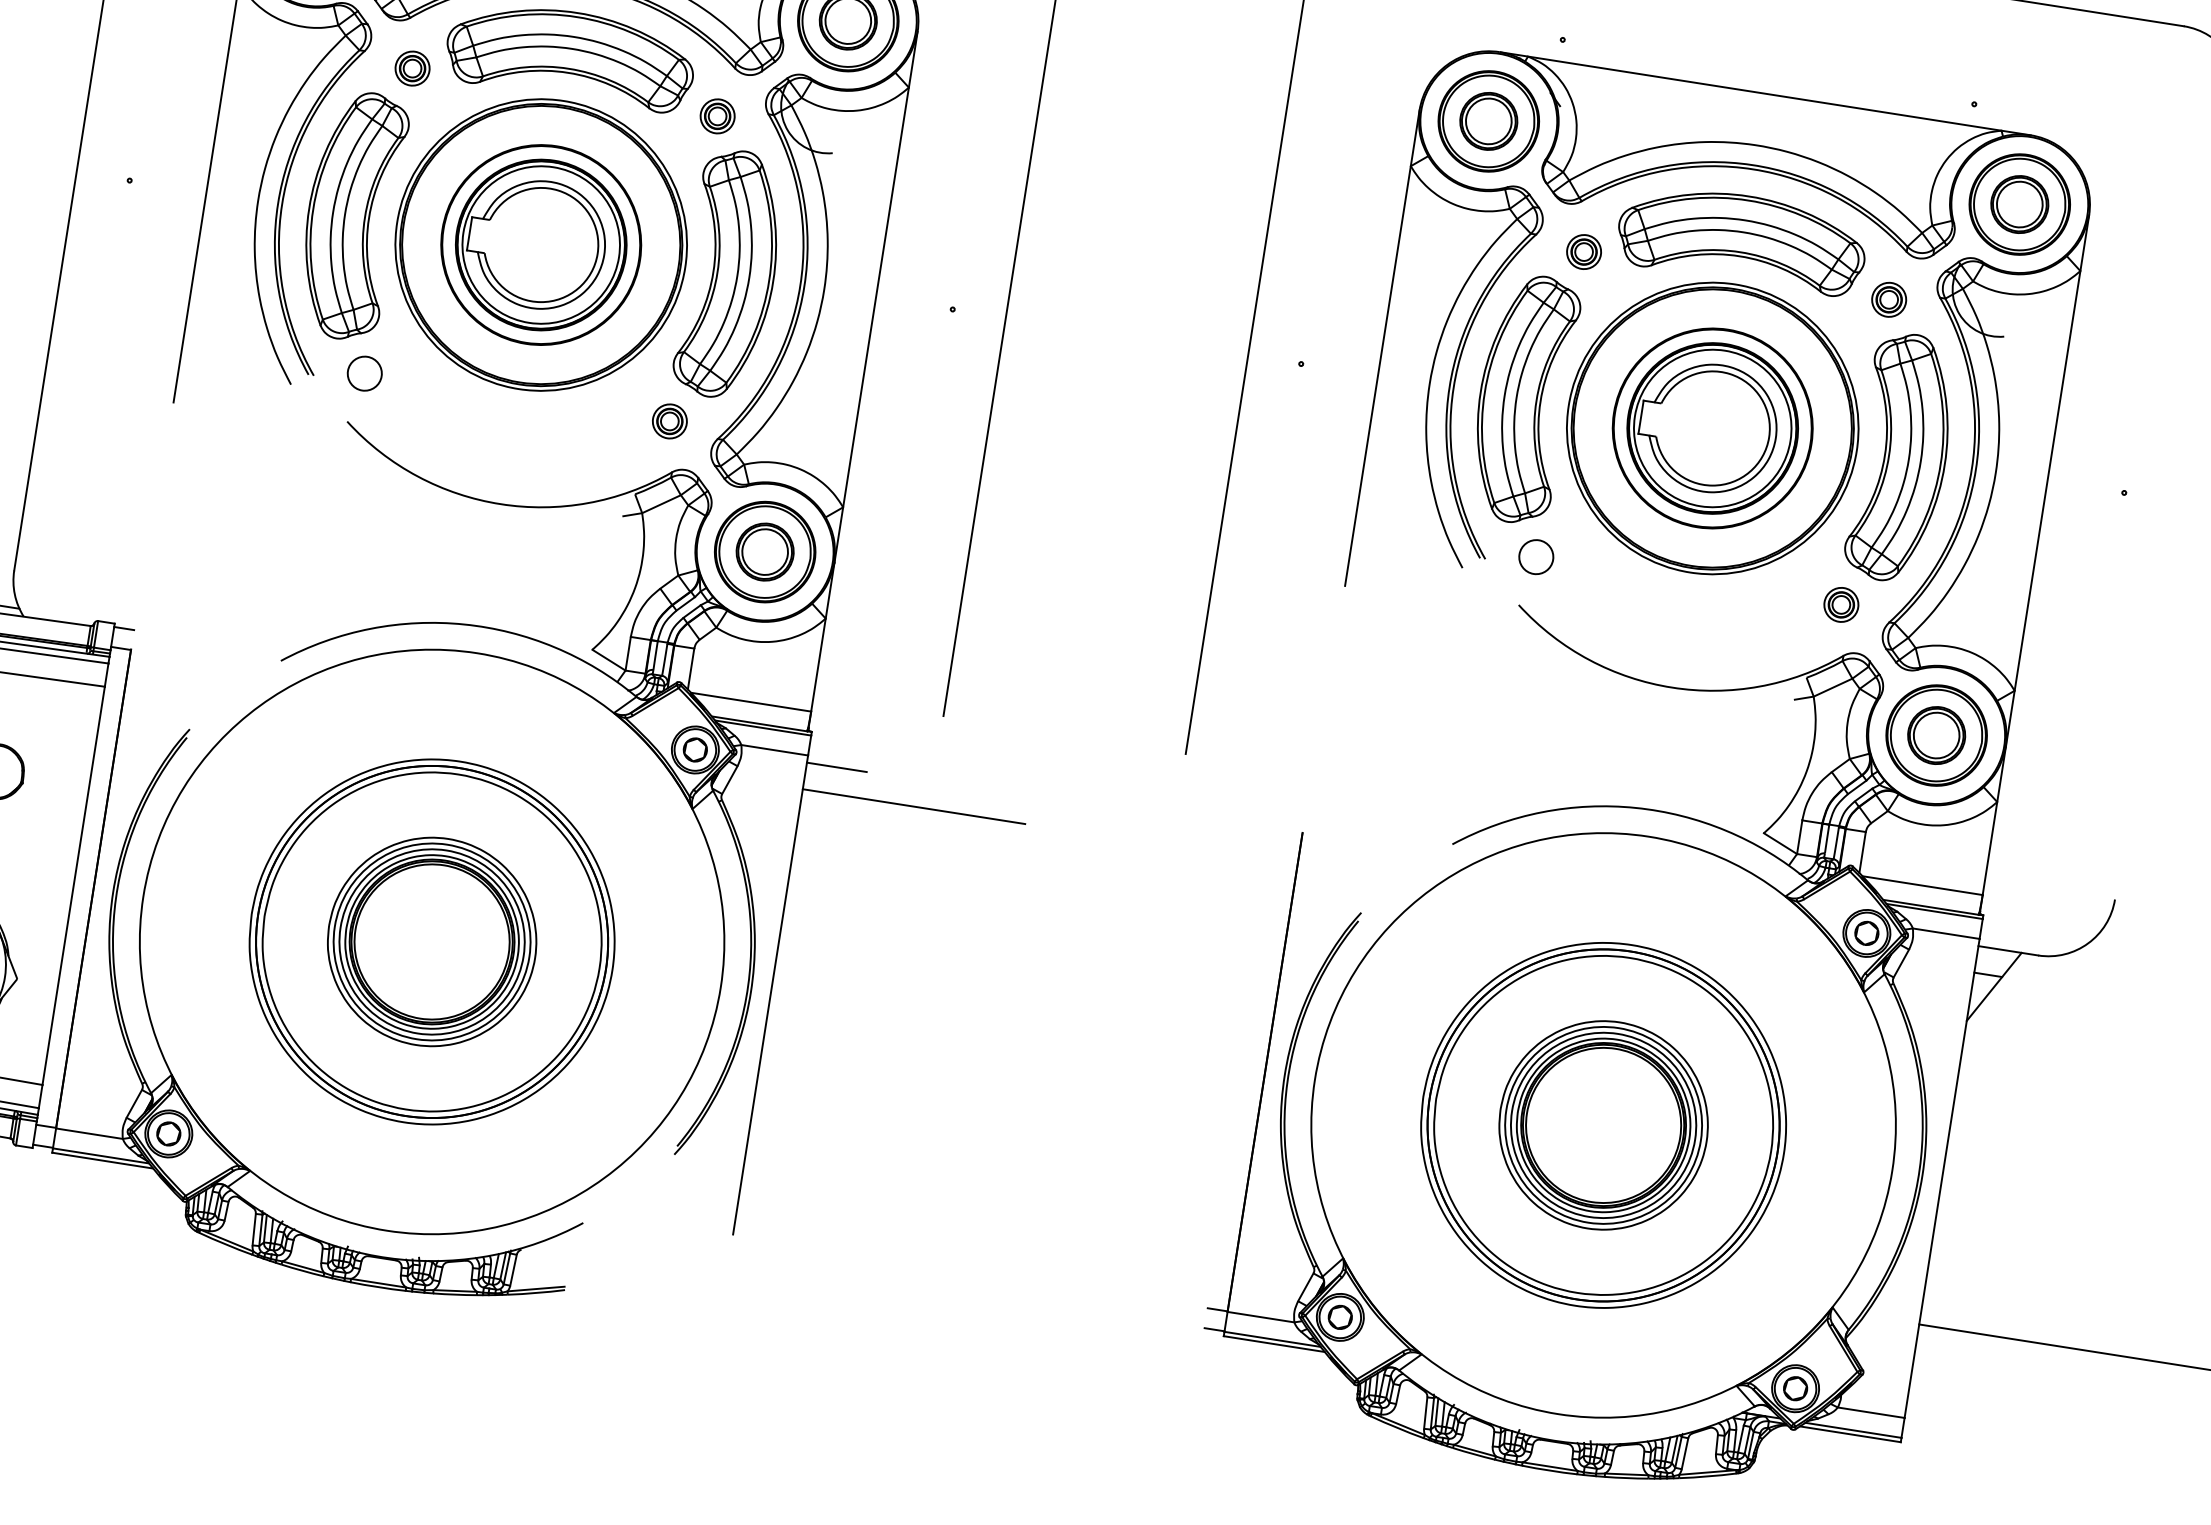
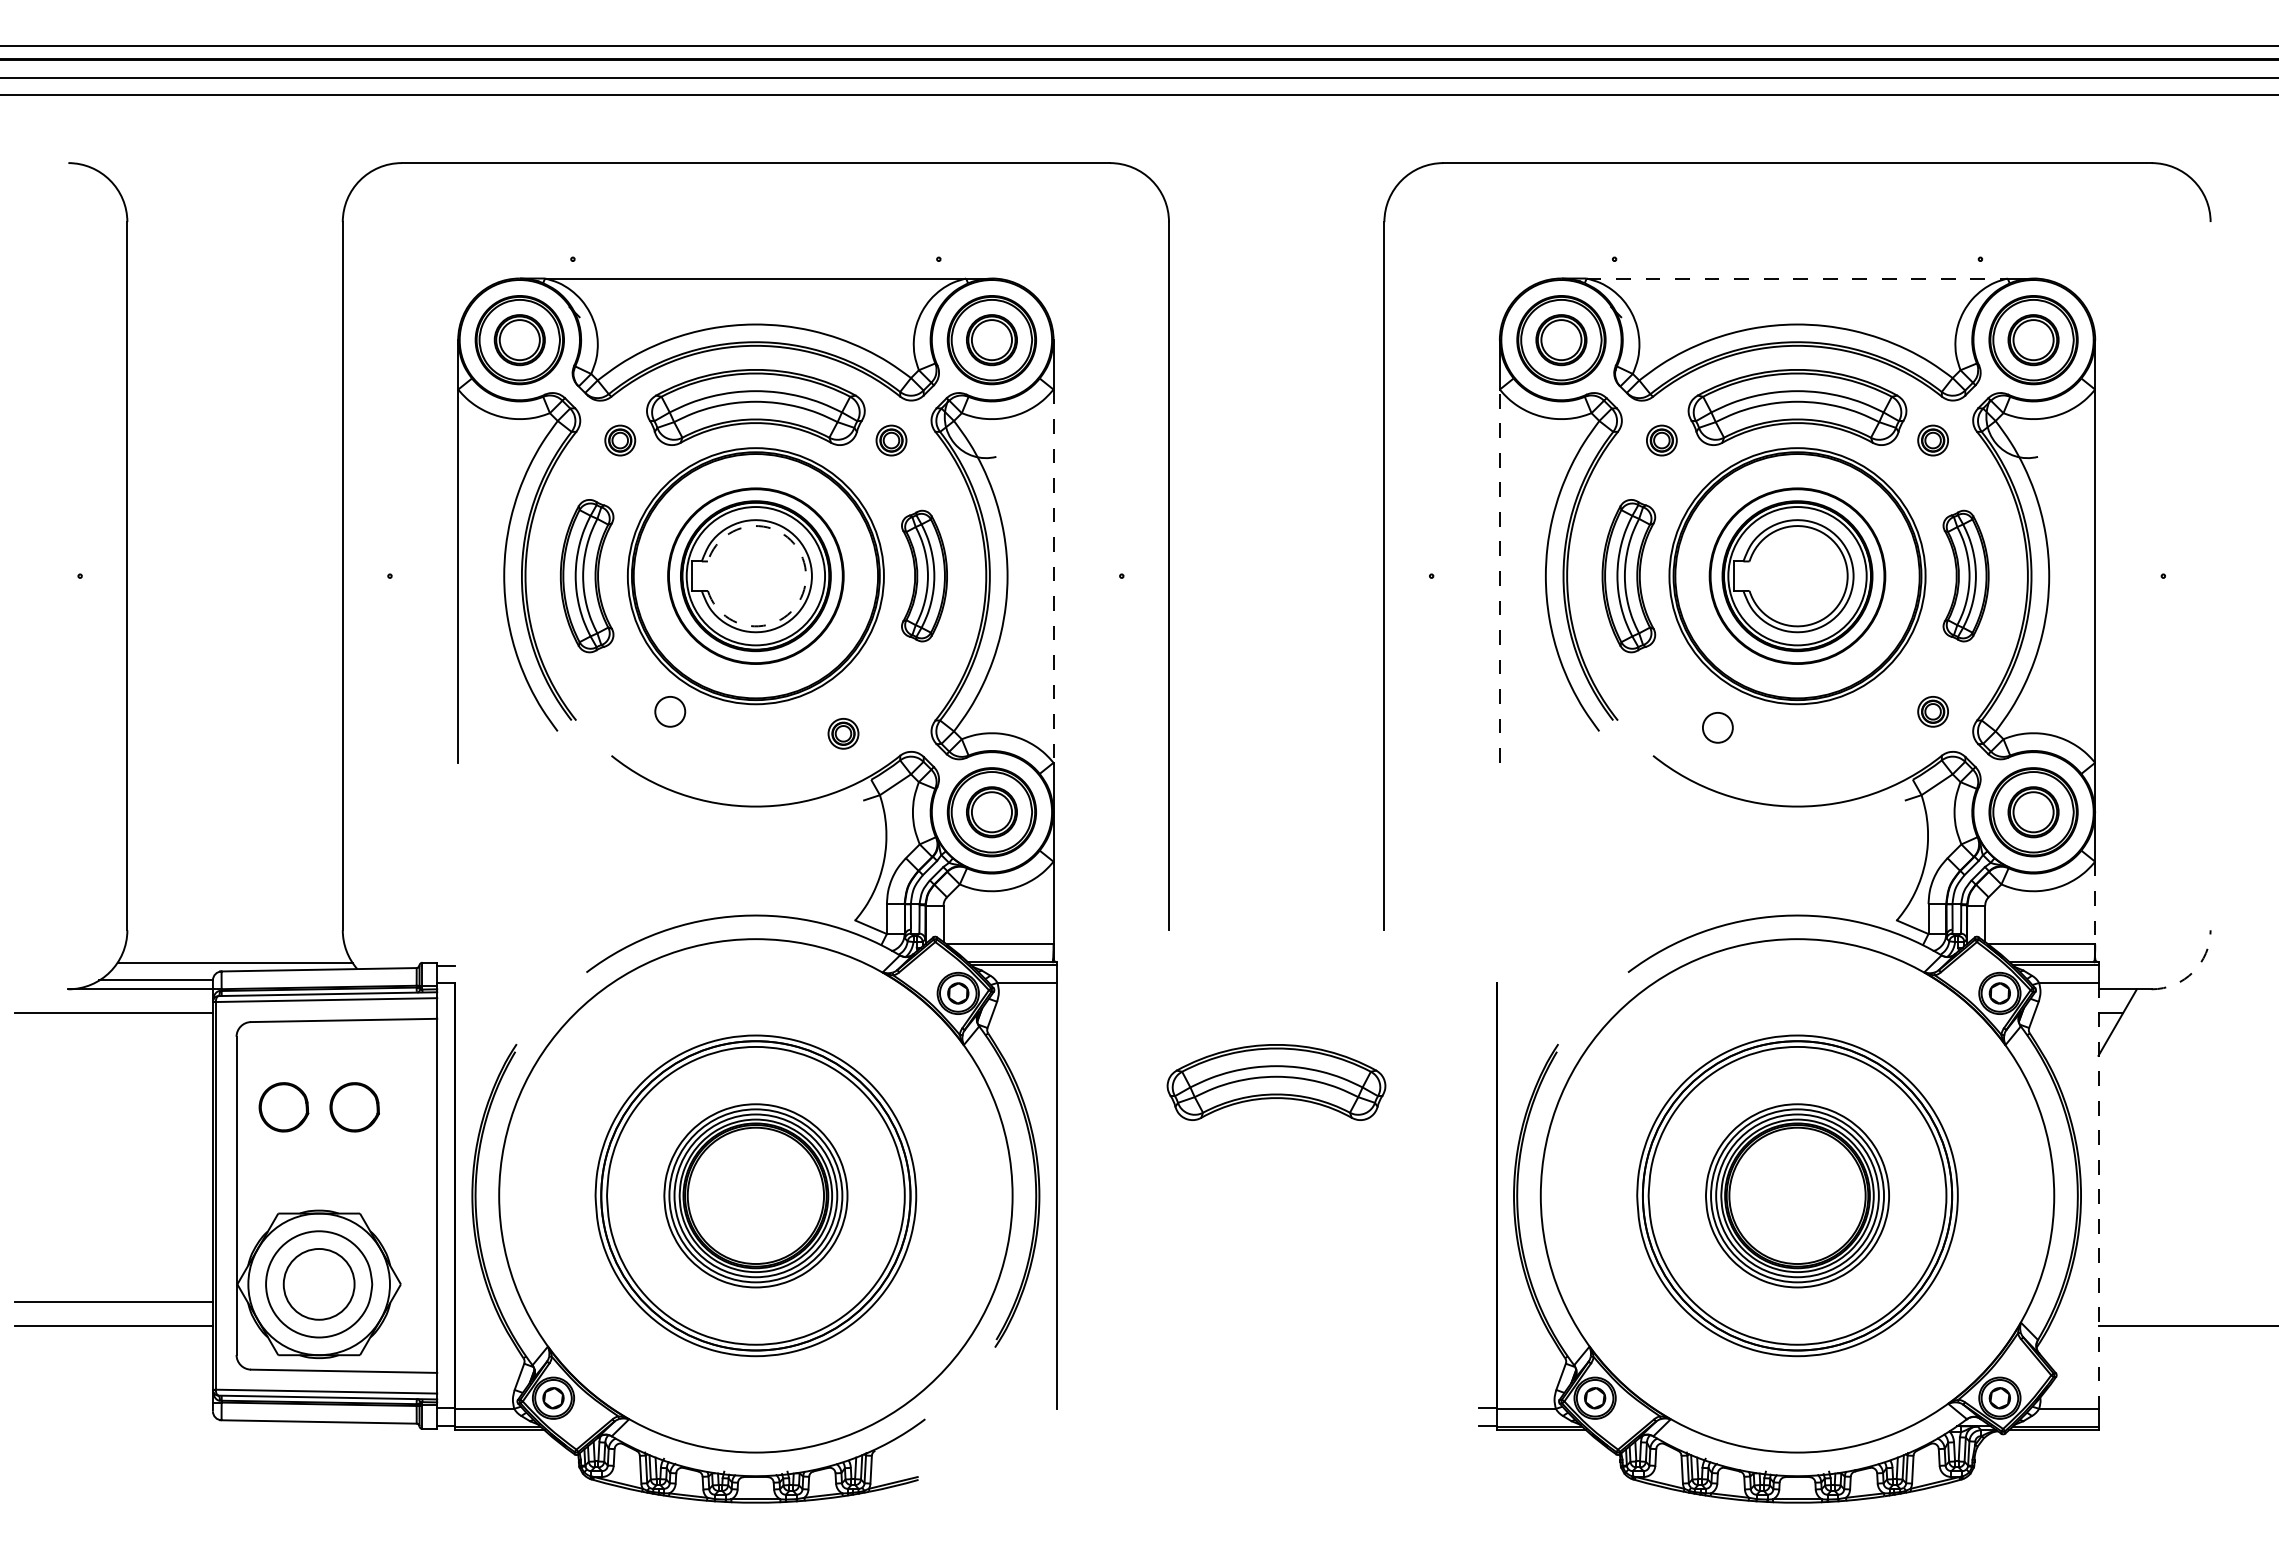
line: (1765, 93) -> (1797, 278), solid -> dashed
part: (350, 214) -> (586, 575), size x0.7
arc: (598, 254) -> (806, 576), solid -> dashed
part: (730, 273) -> (924, 575), size x0.6
line: (875, 297) -> (1053, 576), solid -> dashed
circle: (365, 373) -> (670, 711), moved
line: (1377, 376) -> (1499, 576), solid -> dashed
part: (1522, 397) -> (1628, 575), size x0.7
part: (669, 421) -> (843, 733), moved
part: (1901, 457) -> (1965, 575), size x0.6
circle: (1535, 556) -> (1717, 727), moved
line: (835, 767) -> (1082, 989), removed
line: (913, 806) -> (1155, 1012), removed
line: (1990, 849) -> (2095, 903), solid -> dashed
part: (1037, 906) -> (1276, 1082), added
arc: (2088, 943) -> (2193, 972), solid -> dashed
line: (1942, 1178) -> (2098, 1195), solid -> dashed

